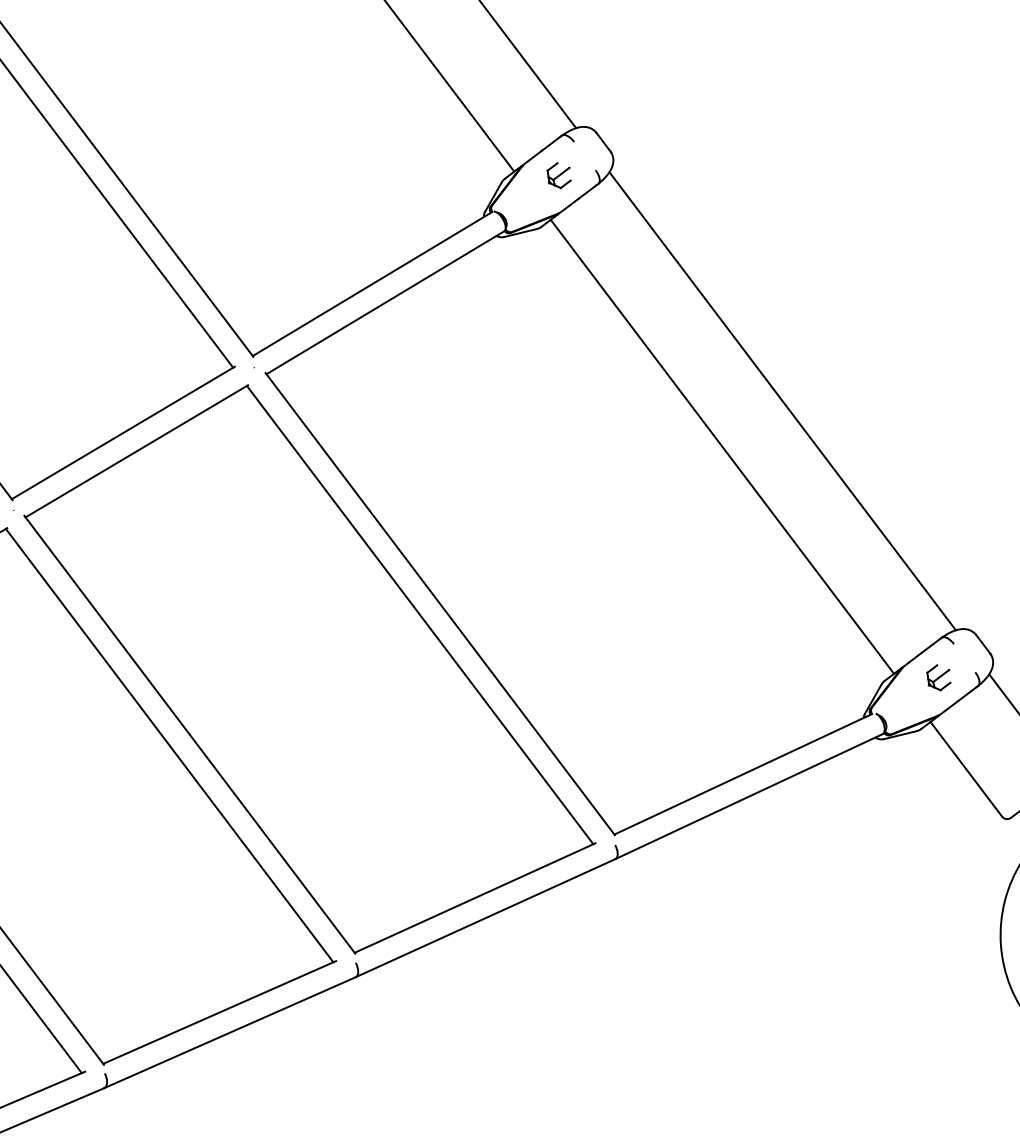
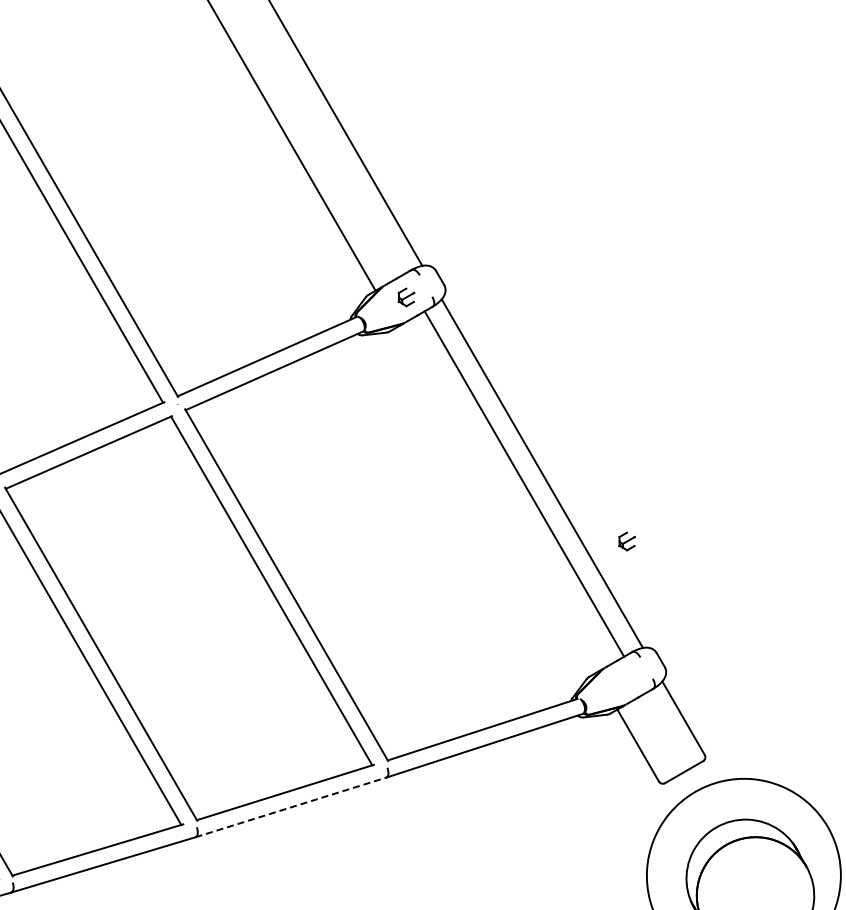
line: (722, 445) -> (524, 483), moved
part: (938, 677) -> (626, 541), moved
line: (486, 918) -> (291, 807), solid -> dashed

